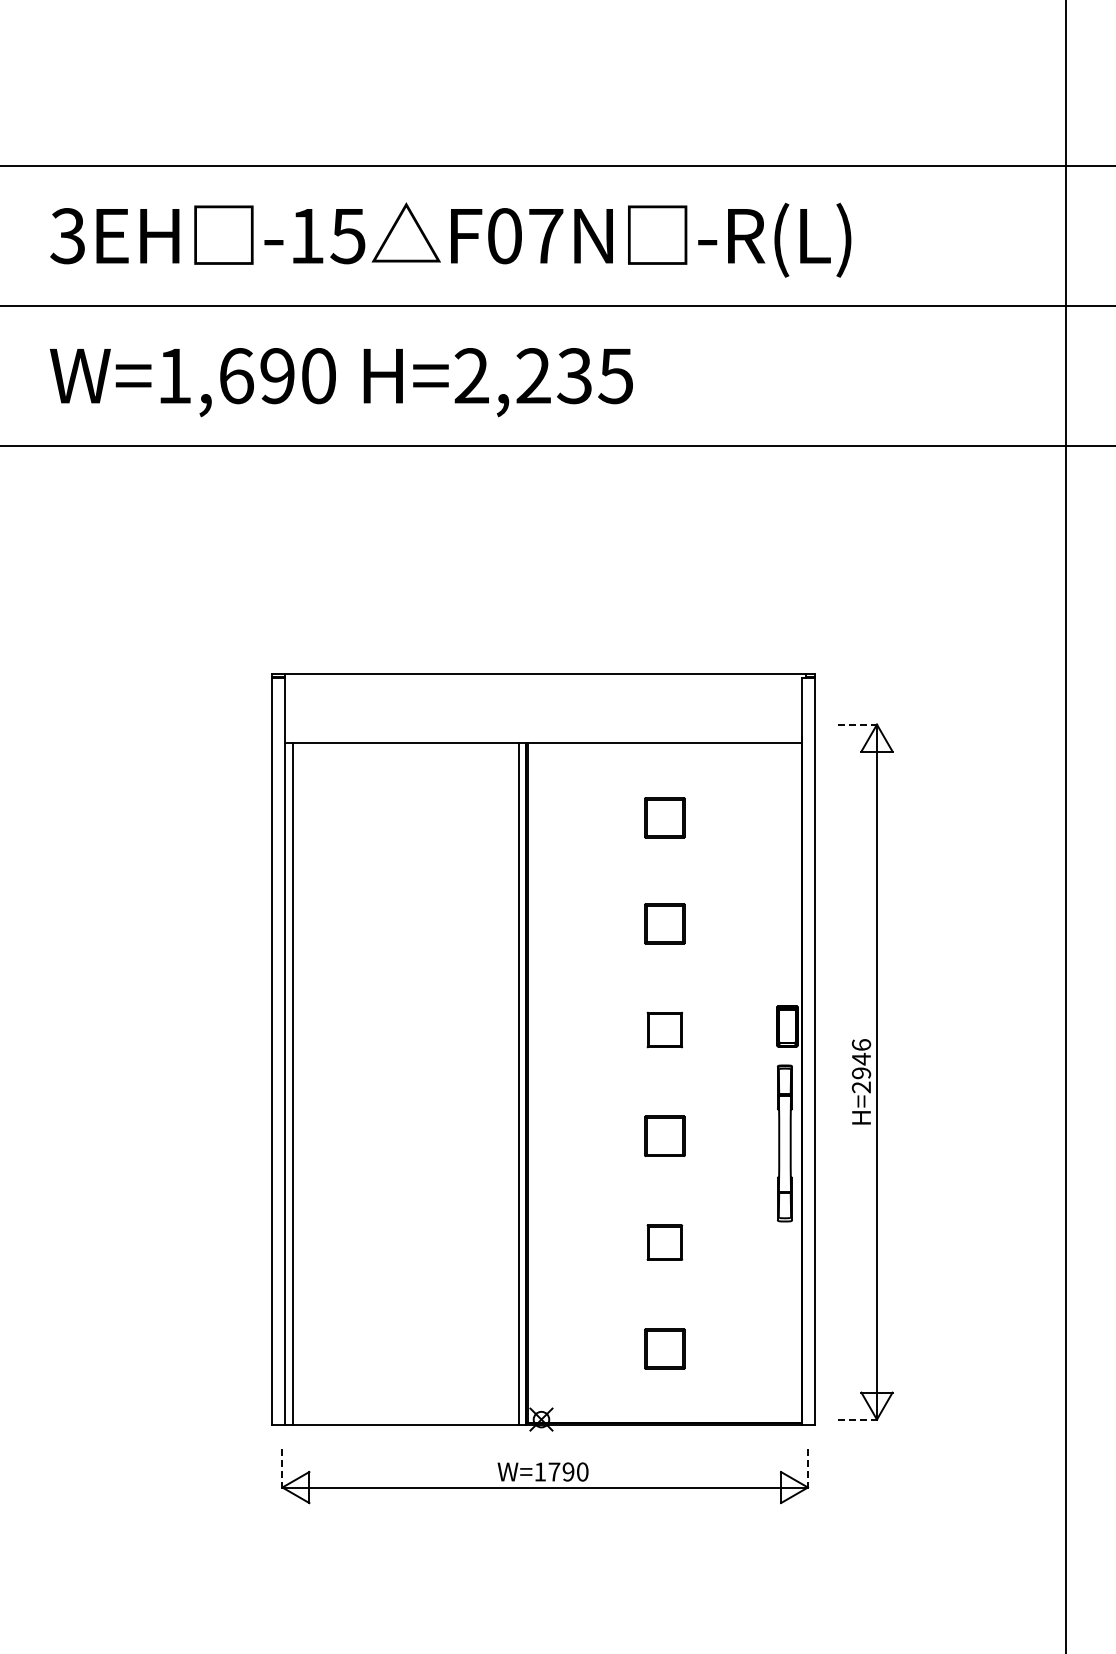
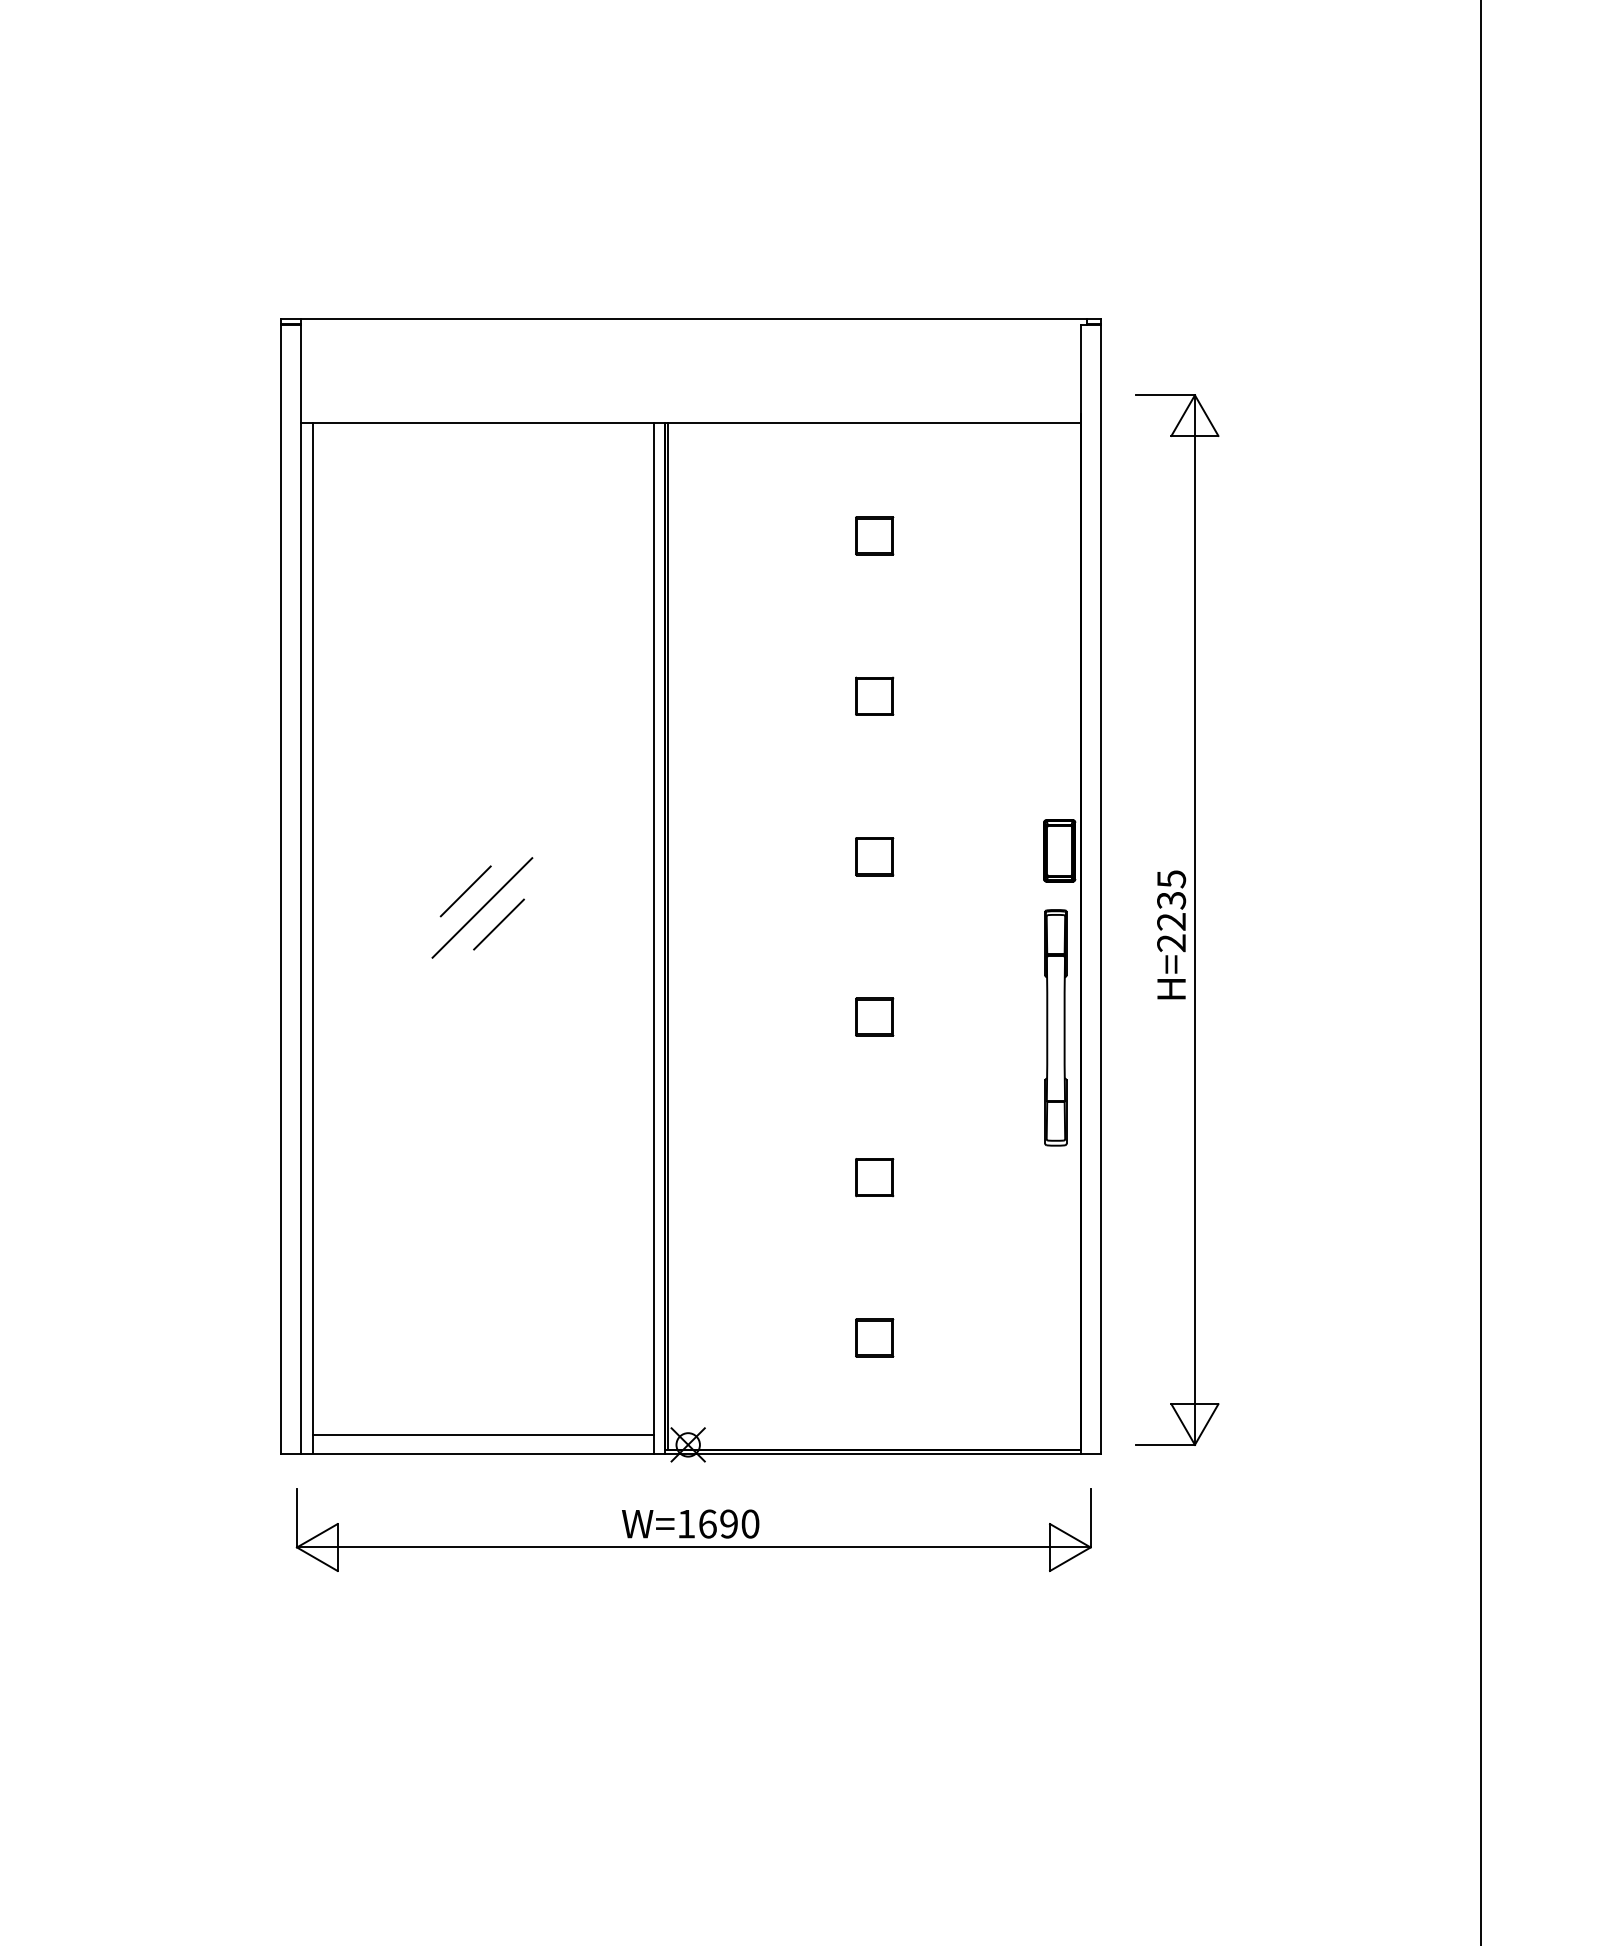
line: (858, 724) -> (1167, 395), dashed -> solid
part: (664, 817) -> (874, 535), size x0.62
part: (664, 923) -> (874, 695), size x0.62
part: (664, 1030) -> (874, 857), size x0.71
line: (393, 1052) -> (464, 890), added
text: (861, 1059) -> (1171, 901), H=2946 -> H=2235
line: (405, 1064) -> (482, 908), added
line: (415, 1074) -> (497, 923), added
part: (664, 1136) -> (874, 1017), size x0.62
part: (664, 1242) -> (874, 1177), size x0.71
part: (664, 1348) -> (874, 1337), size x0.62
line: (405, 1412) -> (482, 1434), added
line: (858, 1419) -> (1167, 1444), dashed -> solid
line: (282, 1468) -> (297, 1518), dashed -> solid
line: (807, 1468) -> (1089, 1518), dashed -> solid
text: (554, 1471) -> (707, 1523), W=1790 -> W=1690

